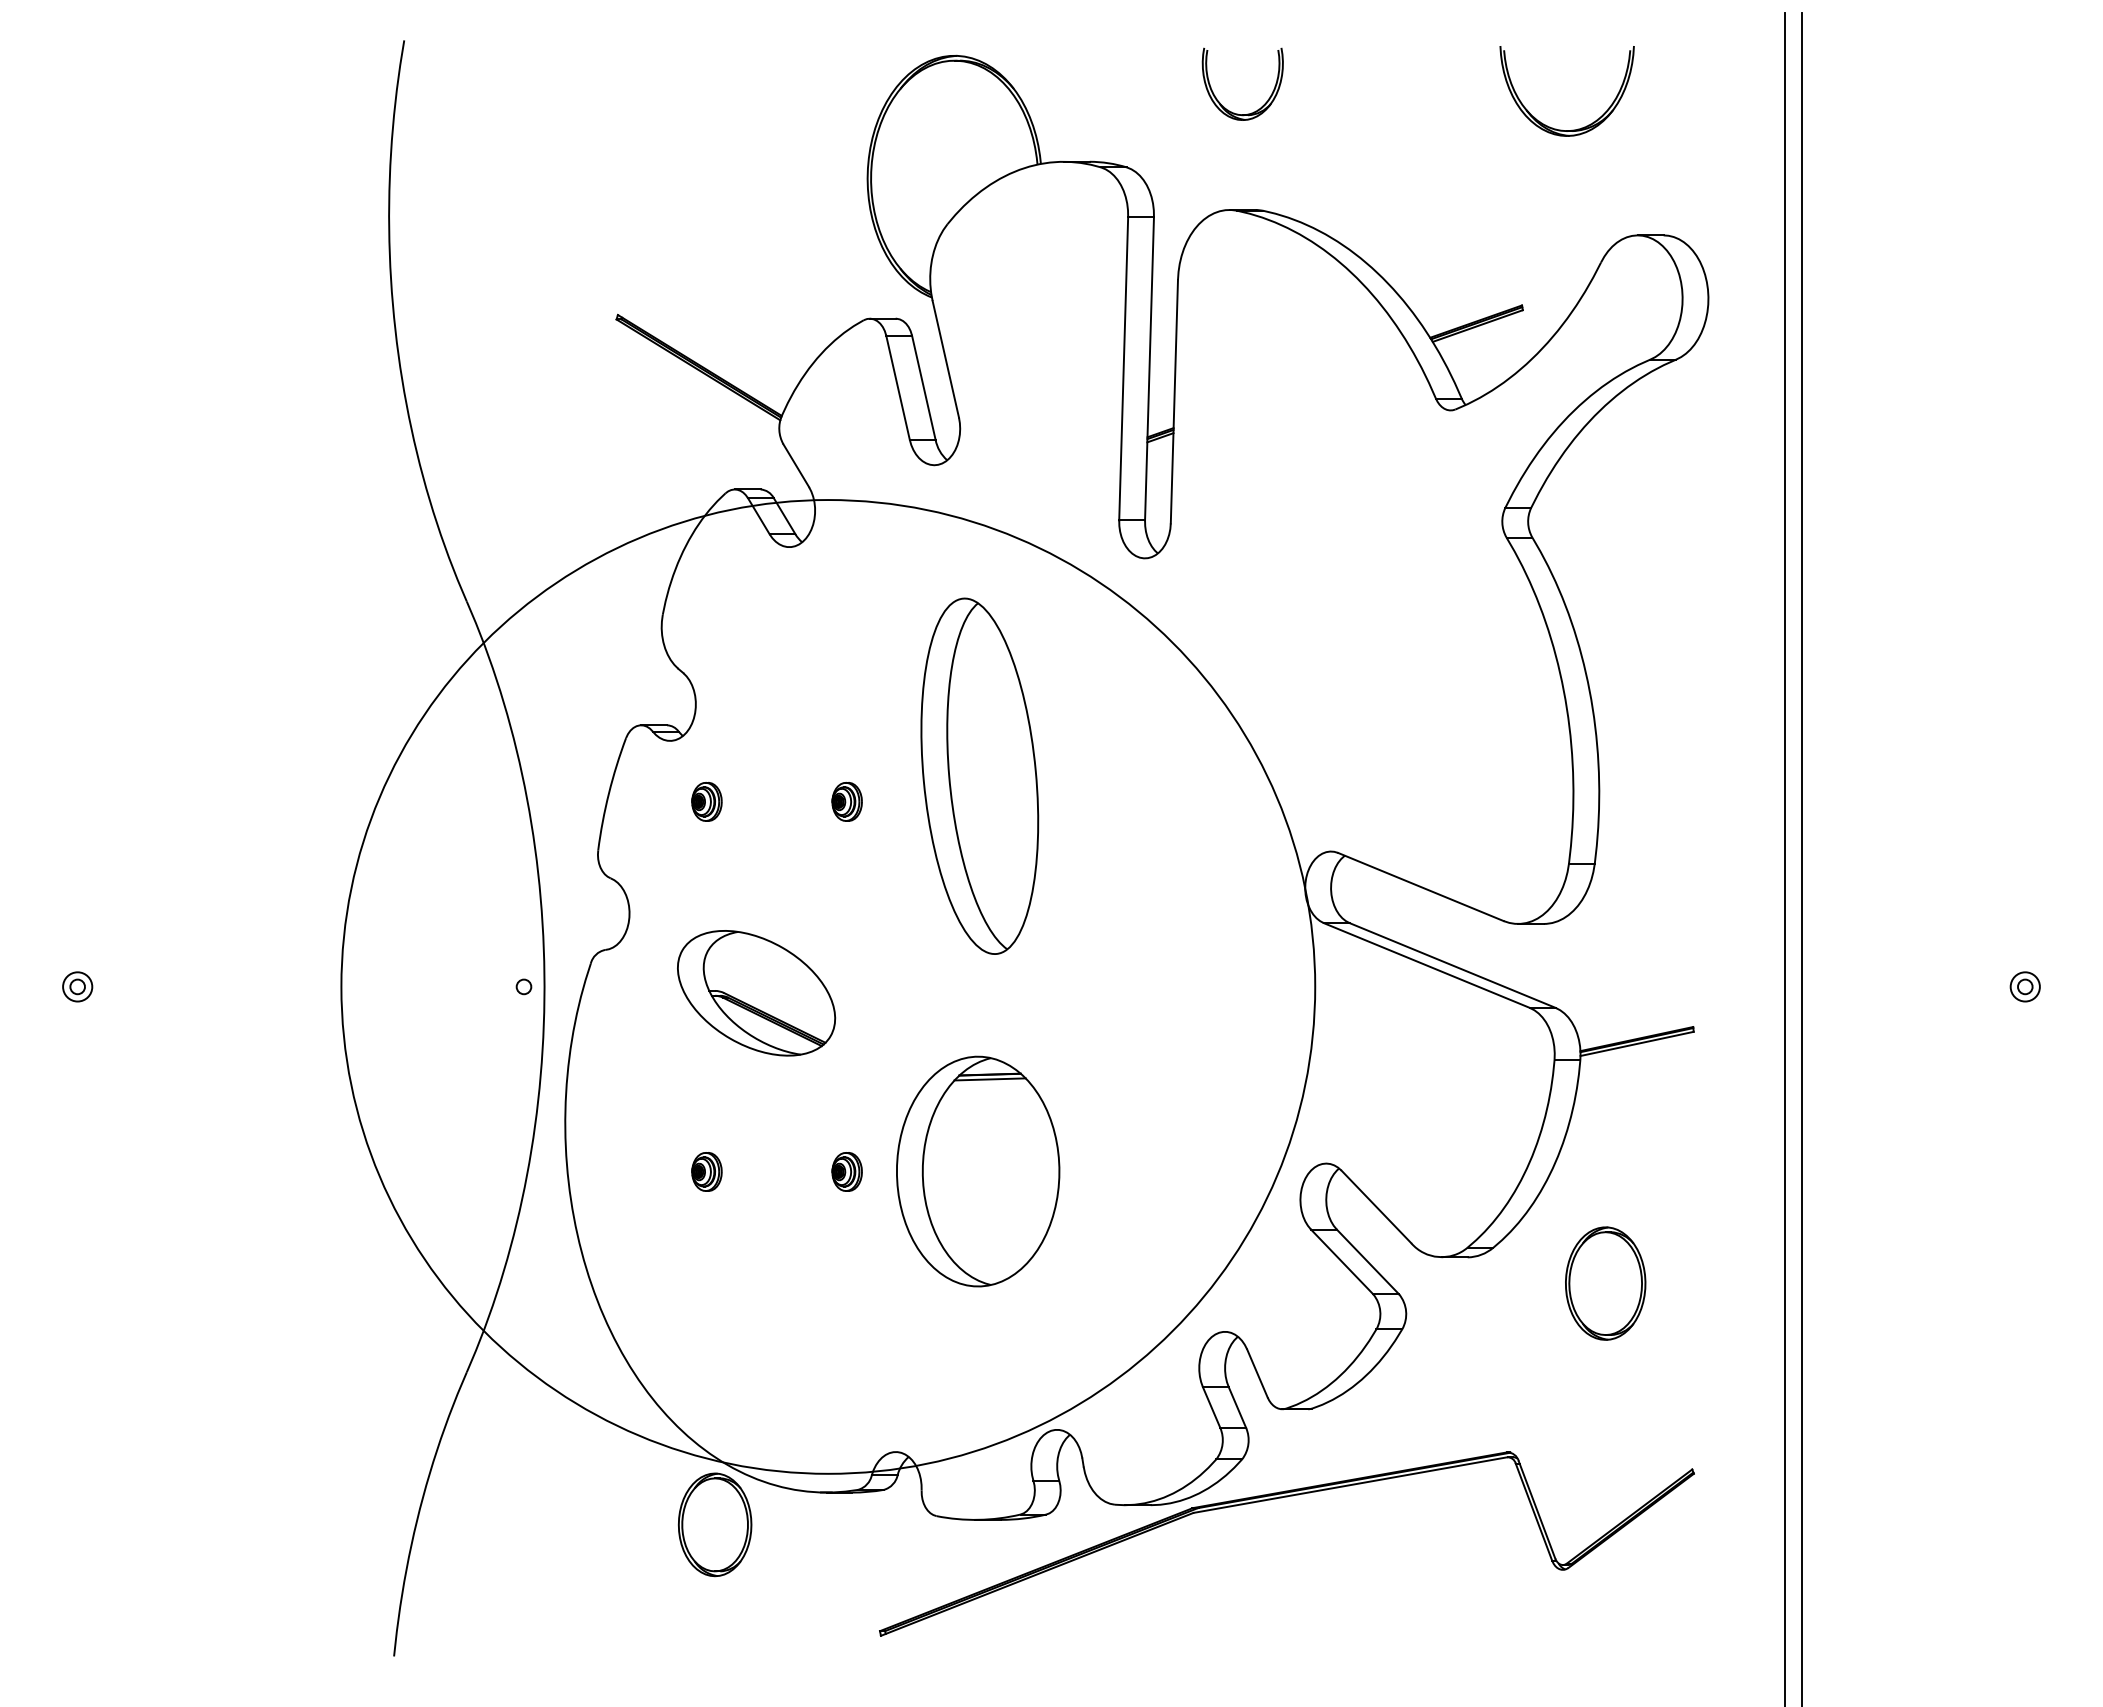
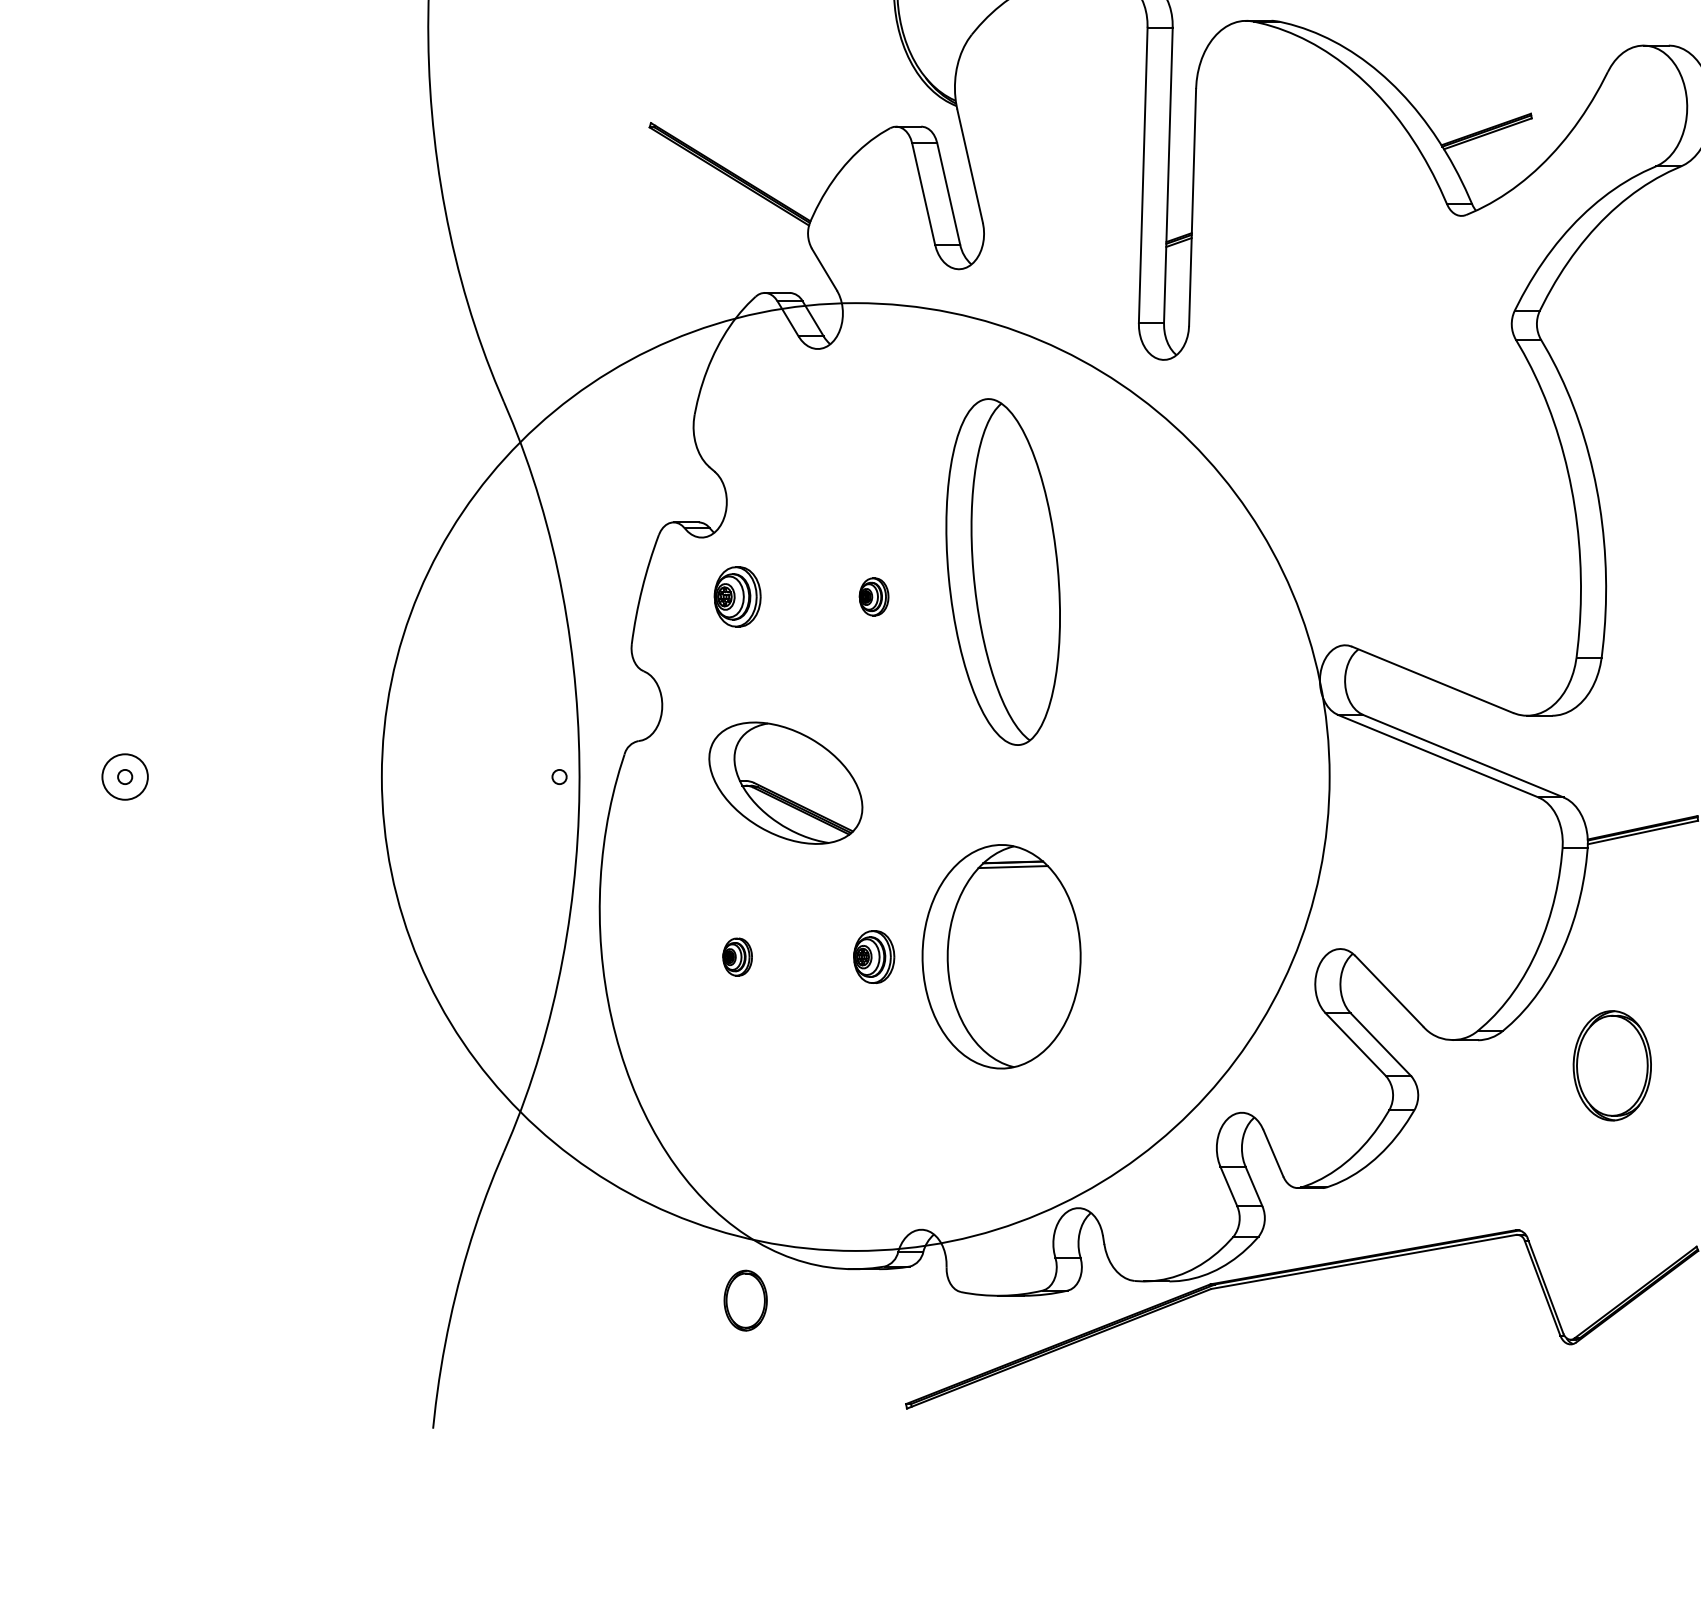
part: (706, 801) -> (737, 596), size x1.6
circle: (77, 986) -> (124, 776), size x1.6
part: (846, 1171) -> (873, 956), size x1.4
part: (715, 1524) -> (745, 1300), size x0.6

